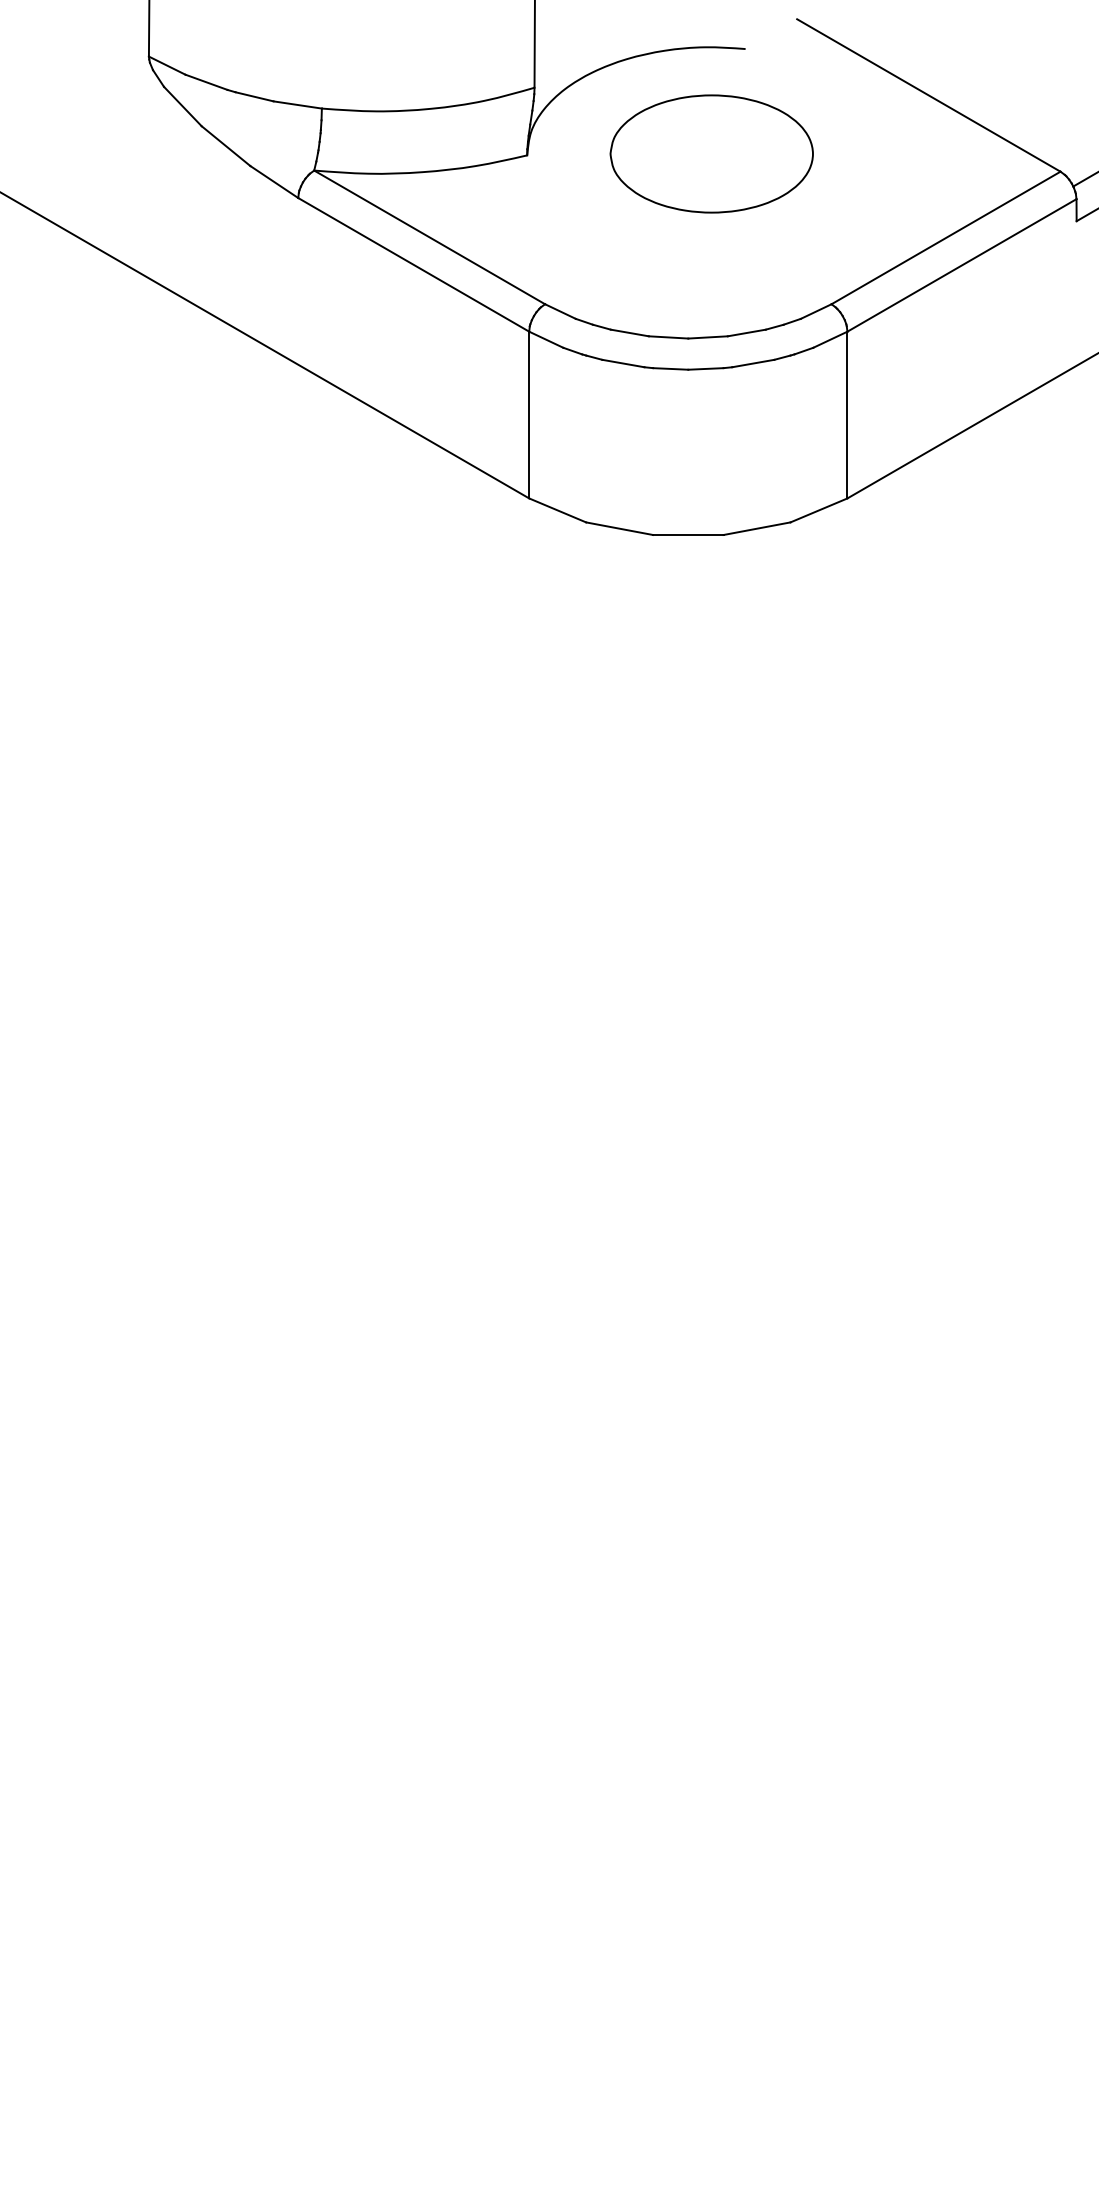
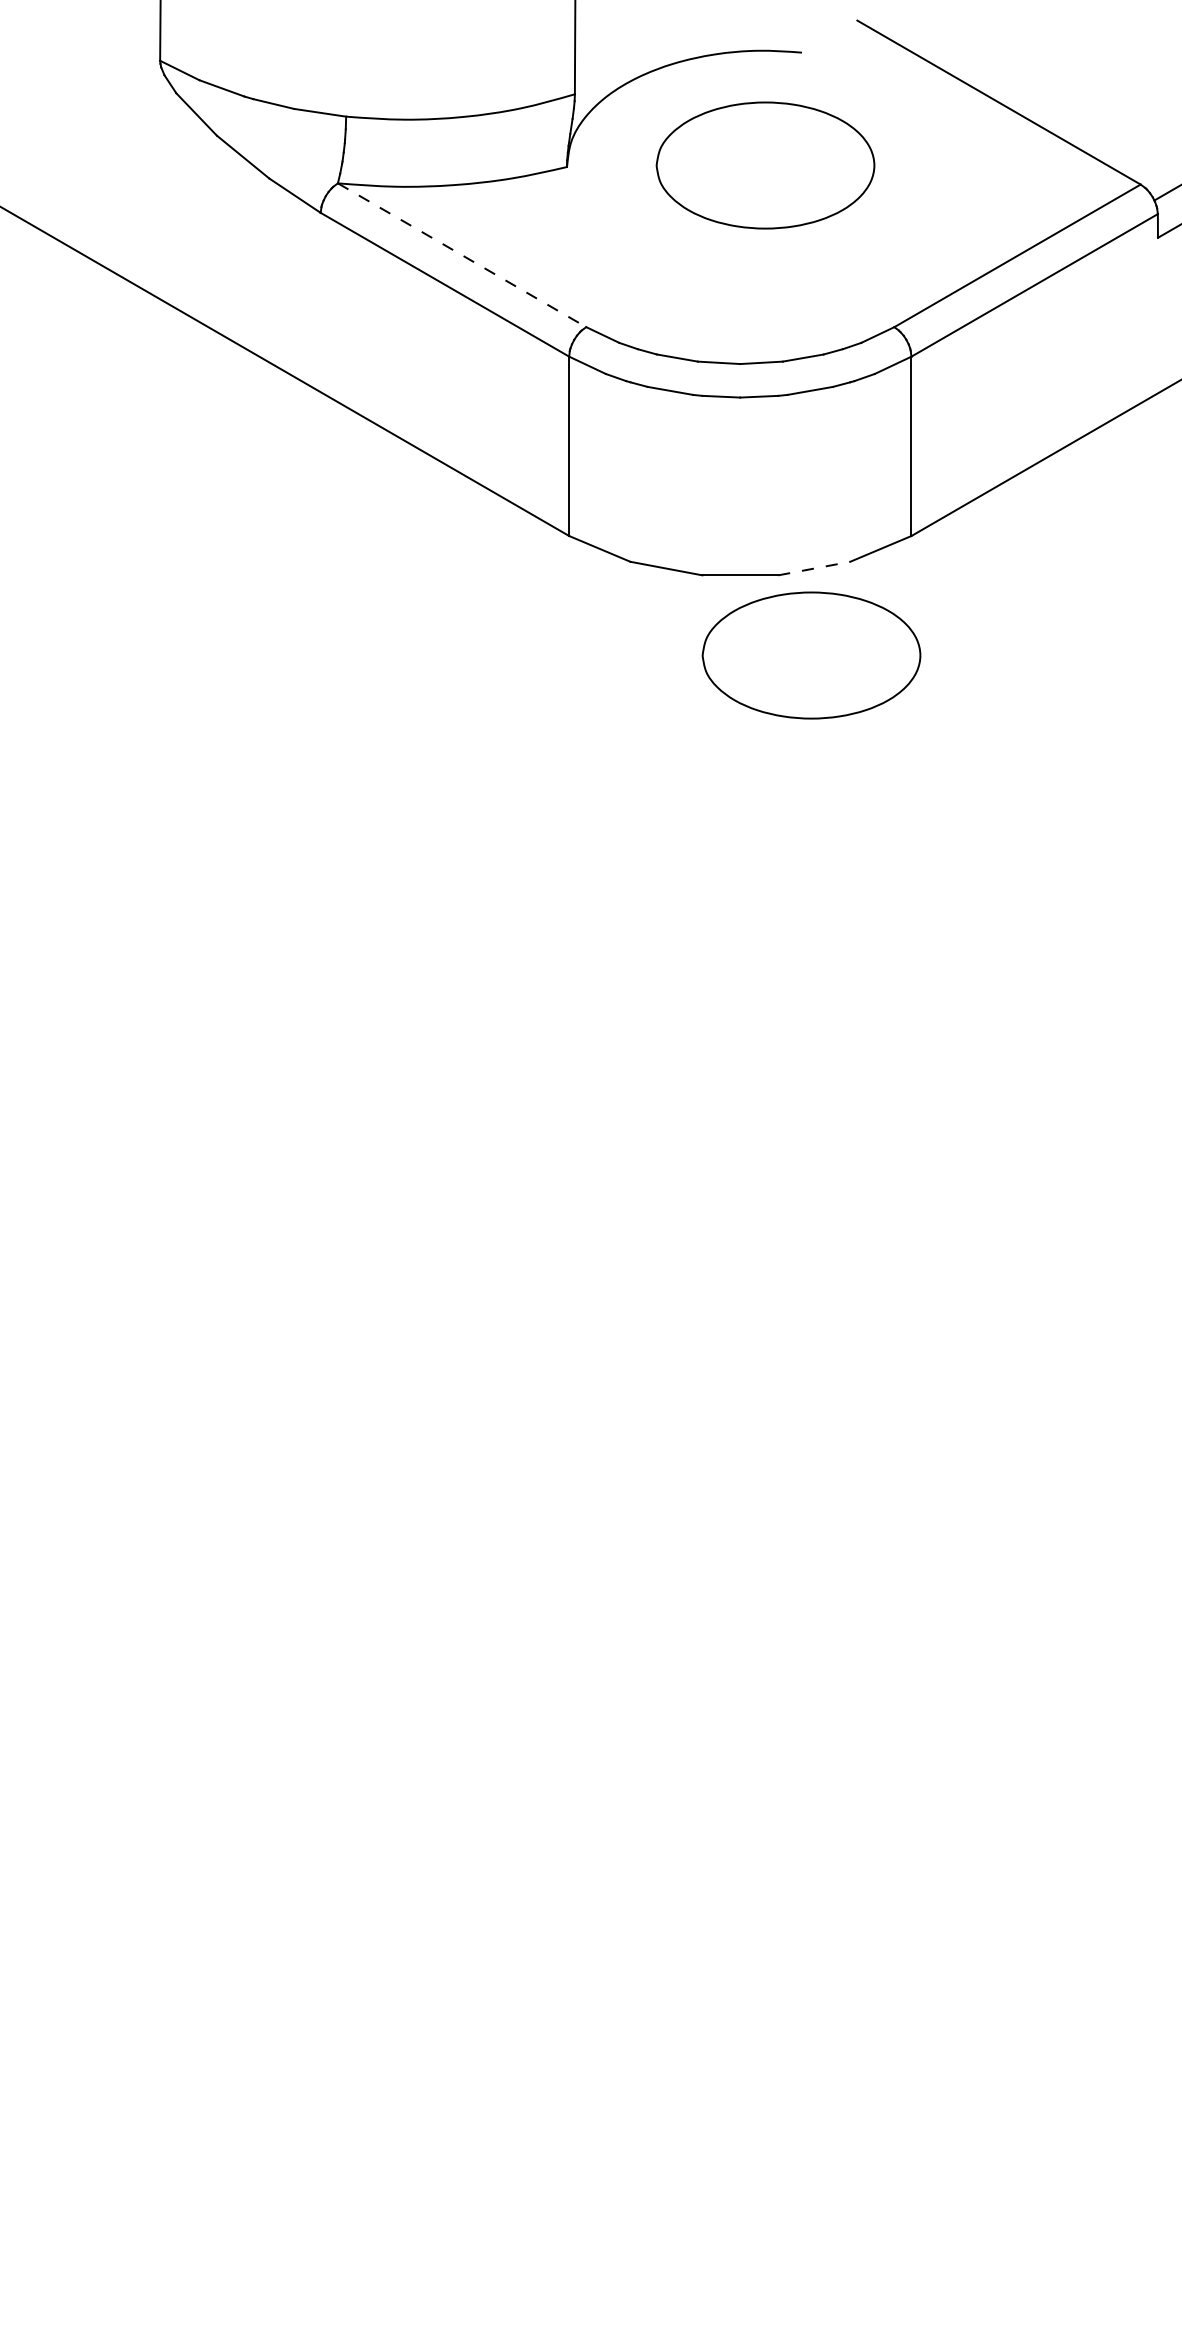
line: (430, 237) -> (462, 255), solid -> dashed
line: (757, 528) -> (814, 568), solid -> dashed
part: (754, 609) -> (811, 655), added

